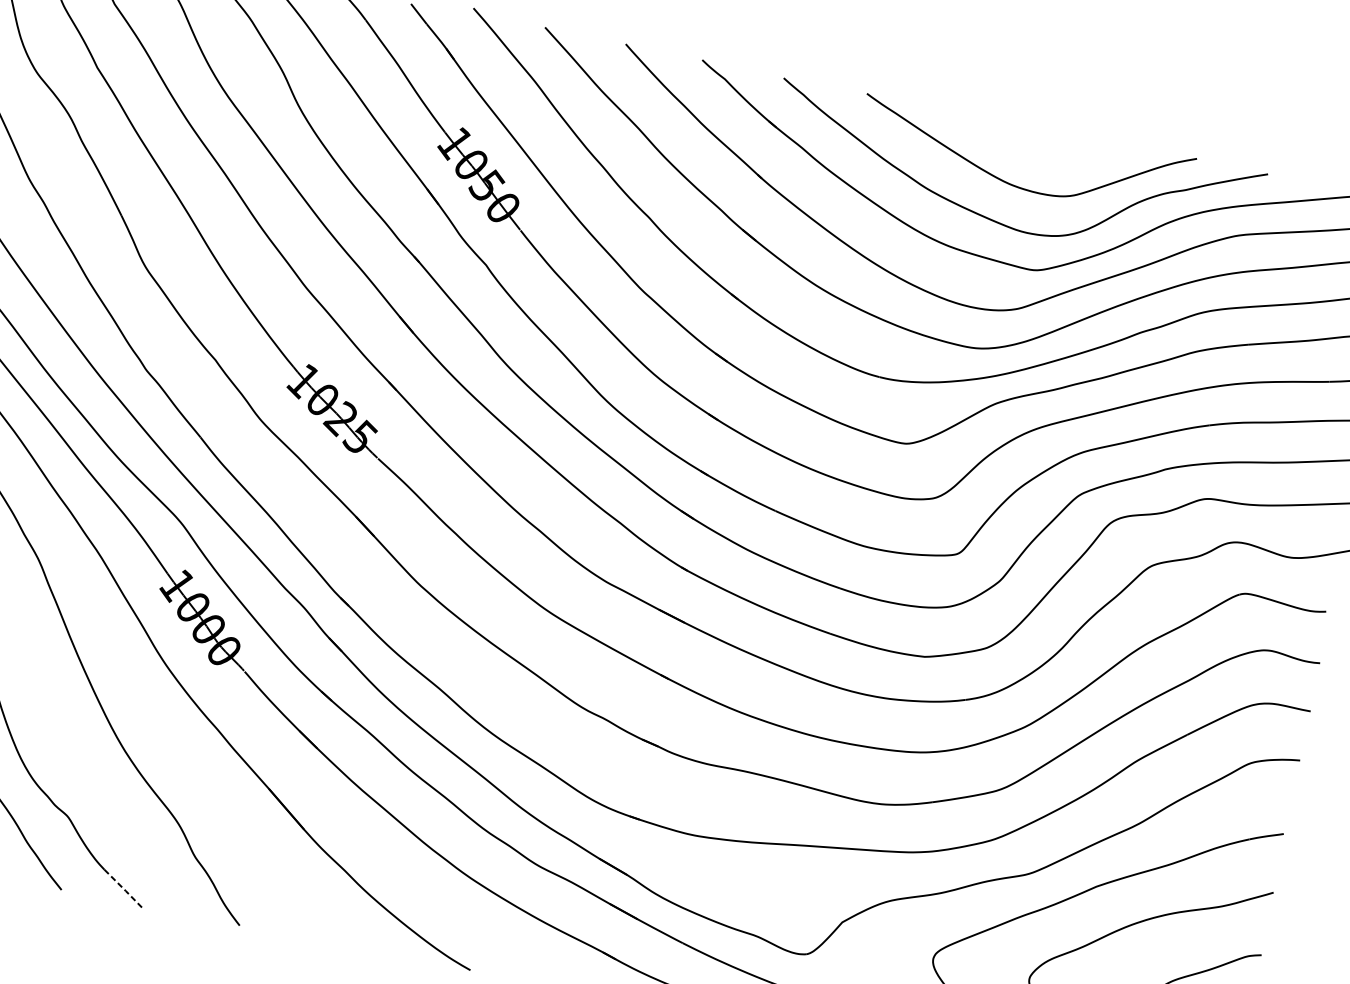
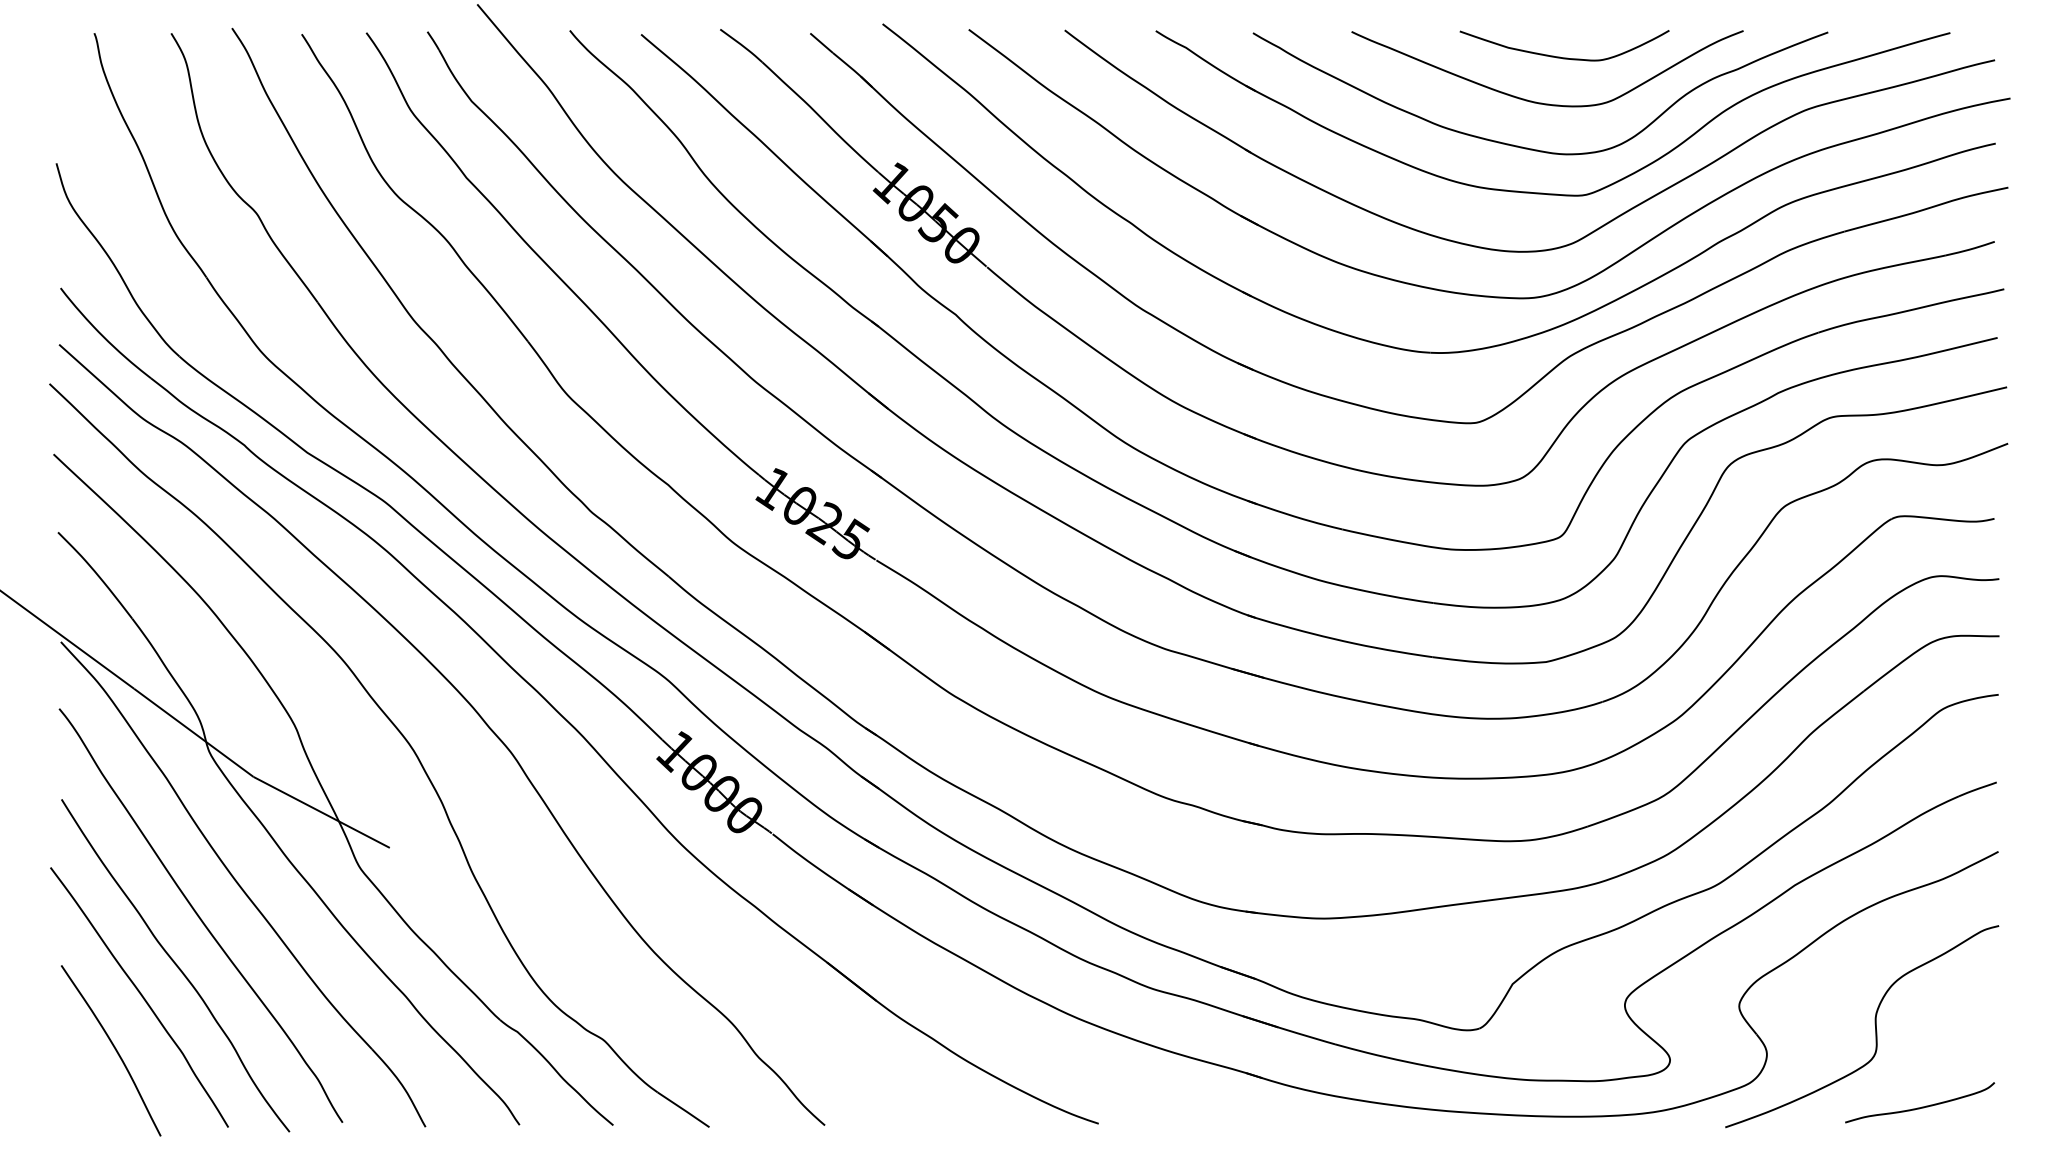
curve: (1038, 149) -> (1560, 56), added
line: (123, 889) -> (684, 1110), dashed -> solid

